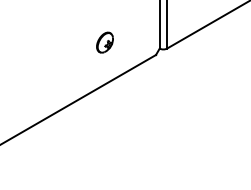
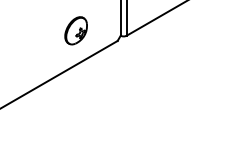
part: (104, 42) -> (75, 30), size x1.67

